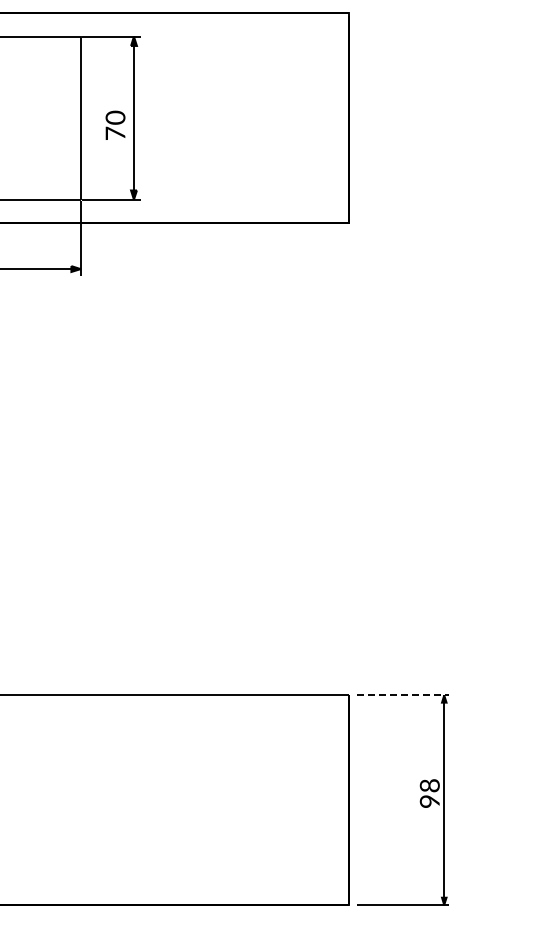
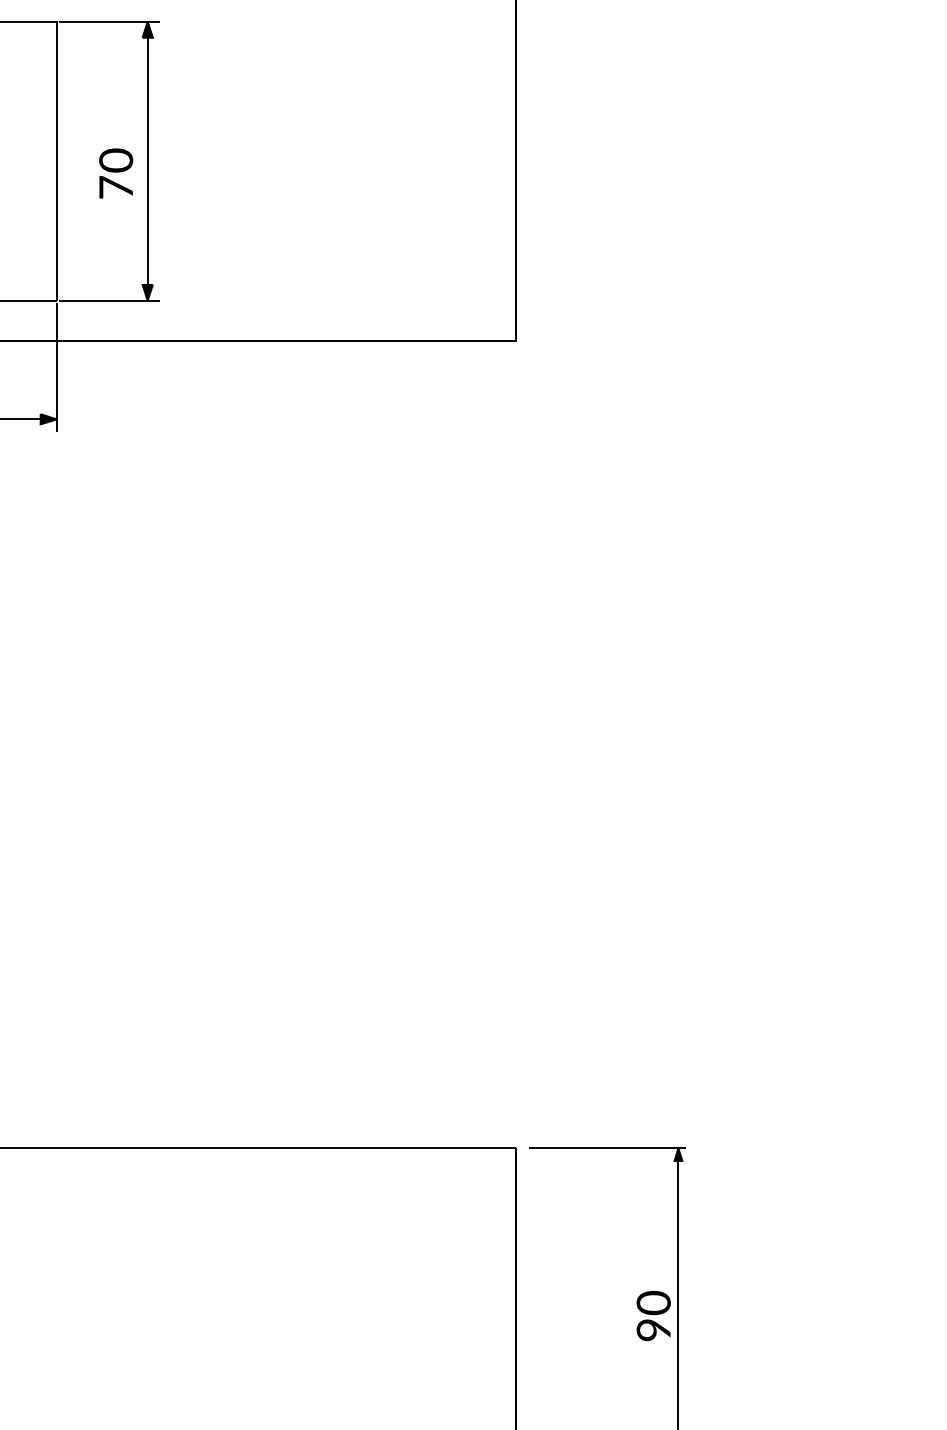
line: (403, 695) -> (608, 1148), dashed -> solid
text: (429, 785) -> (653, 1302), 98 -> 90

